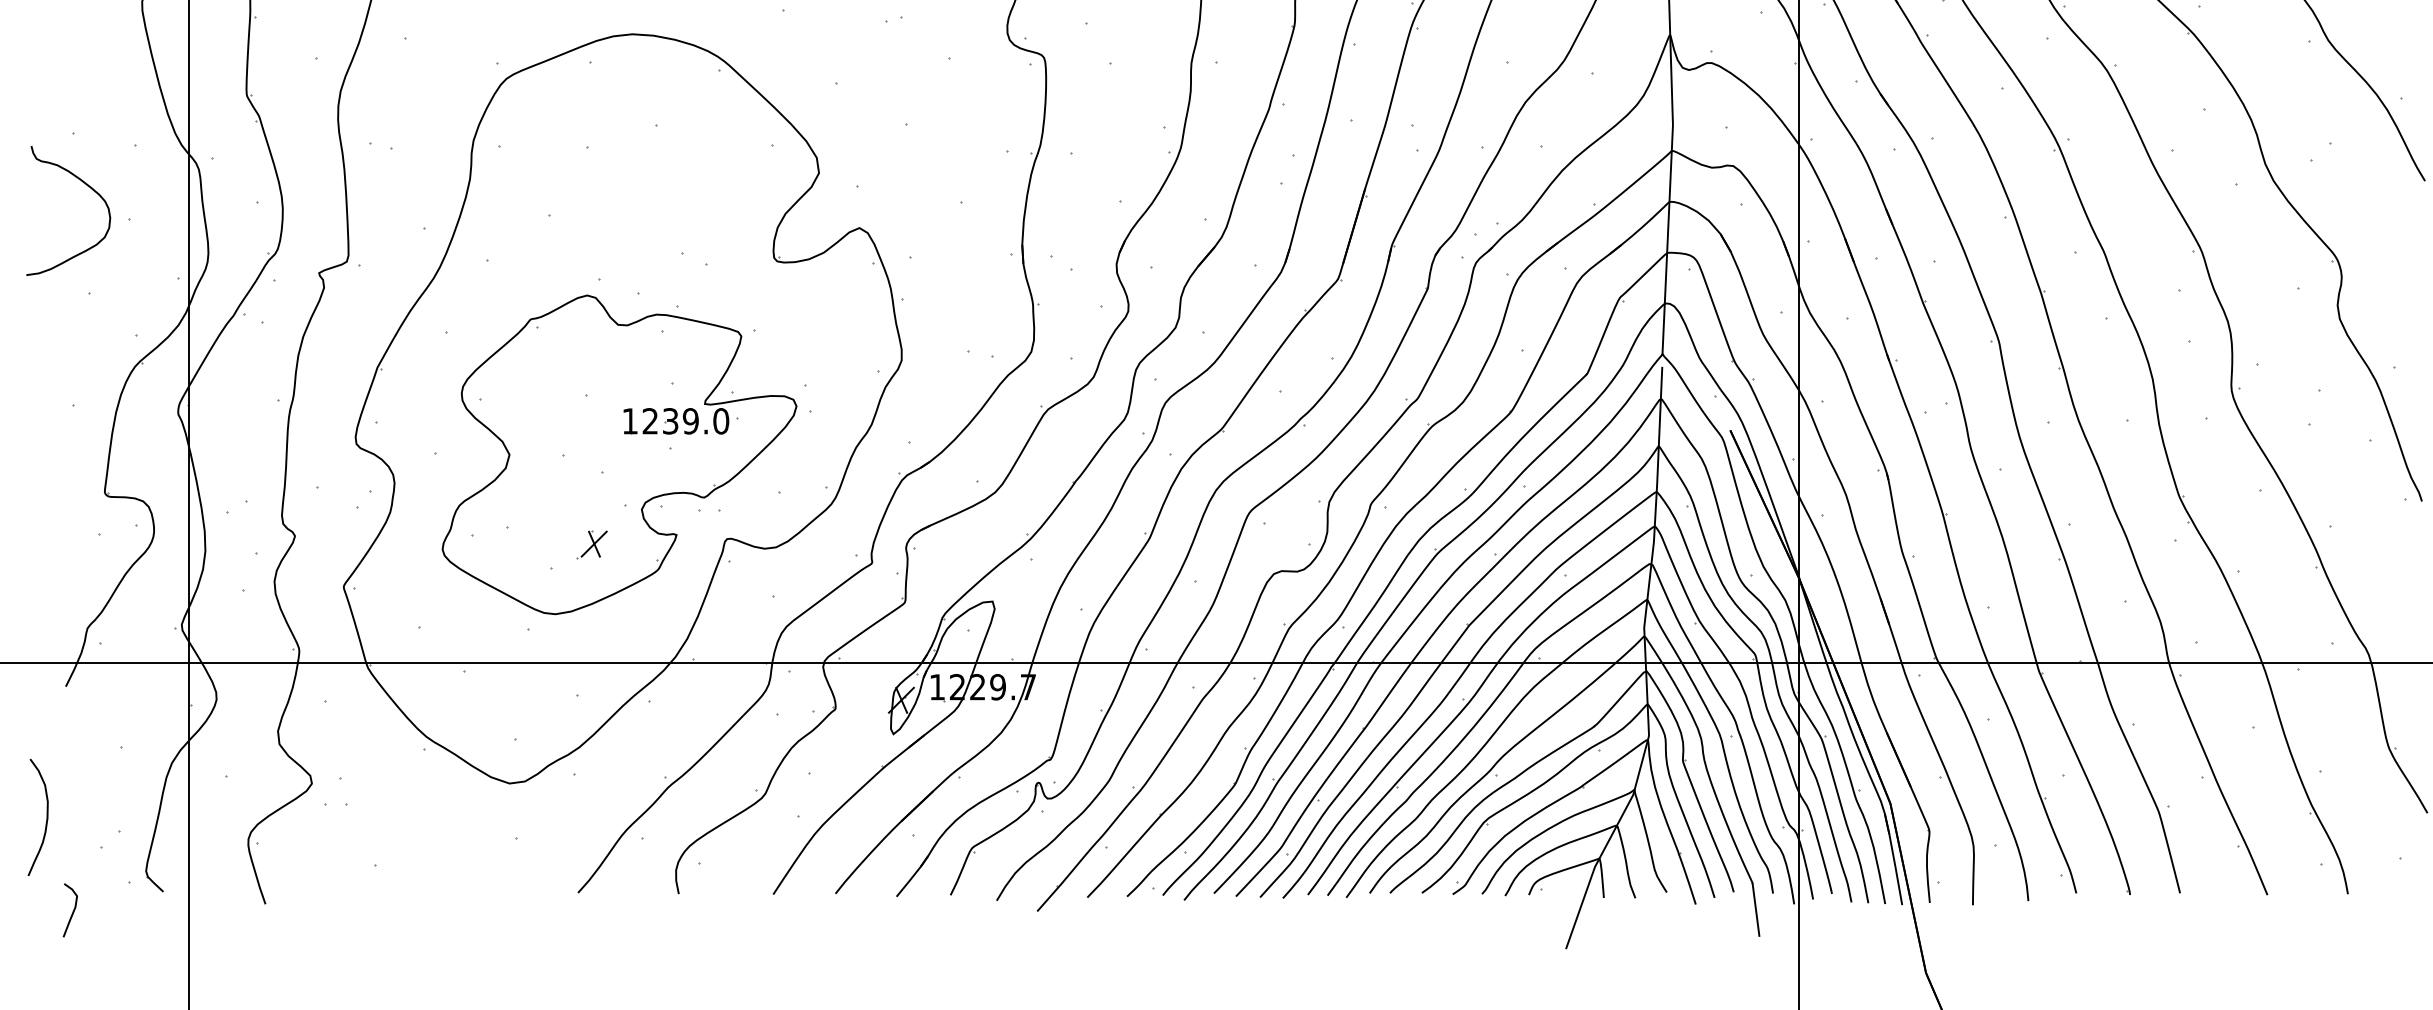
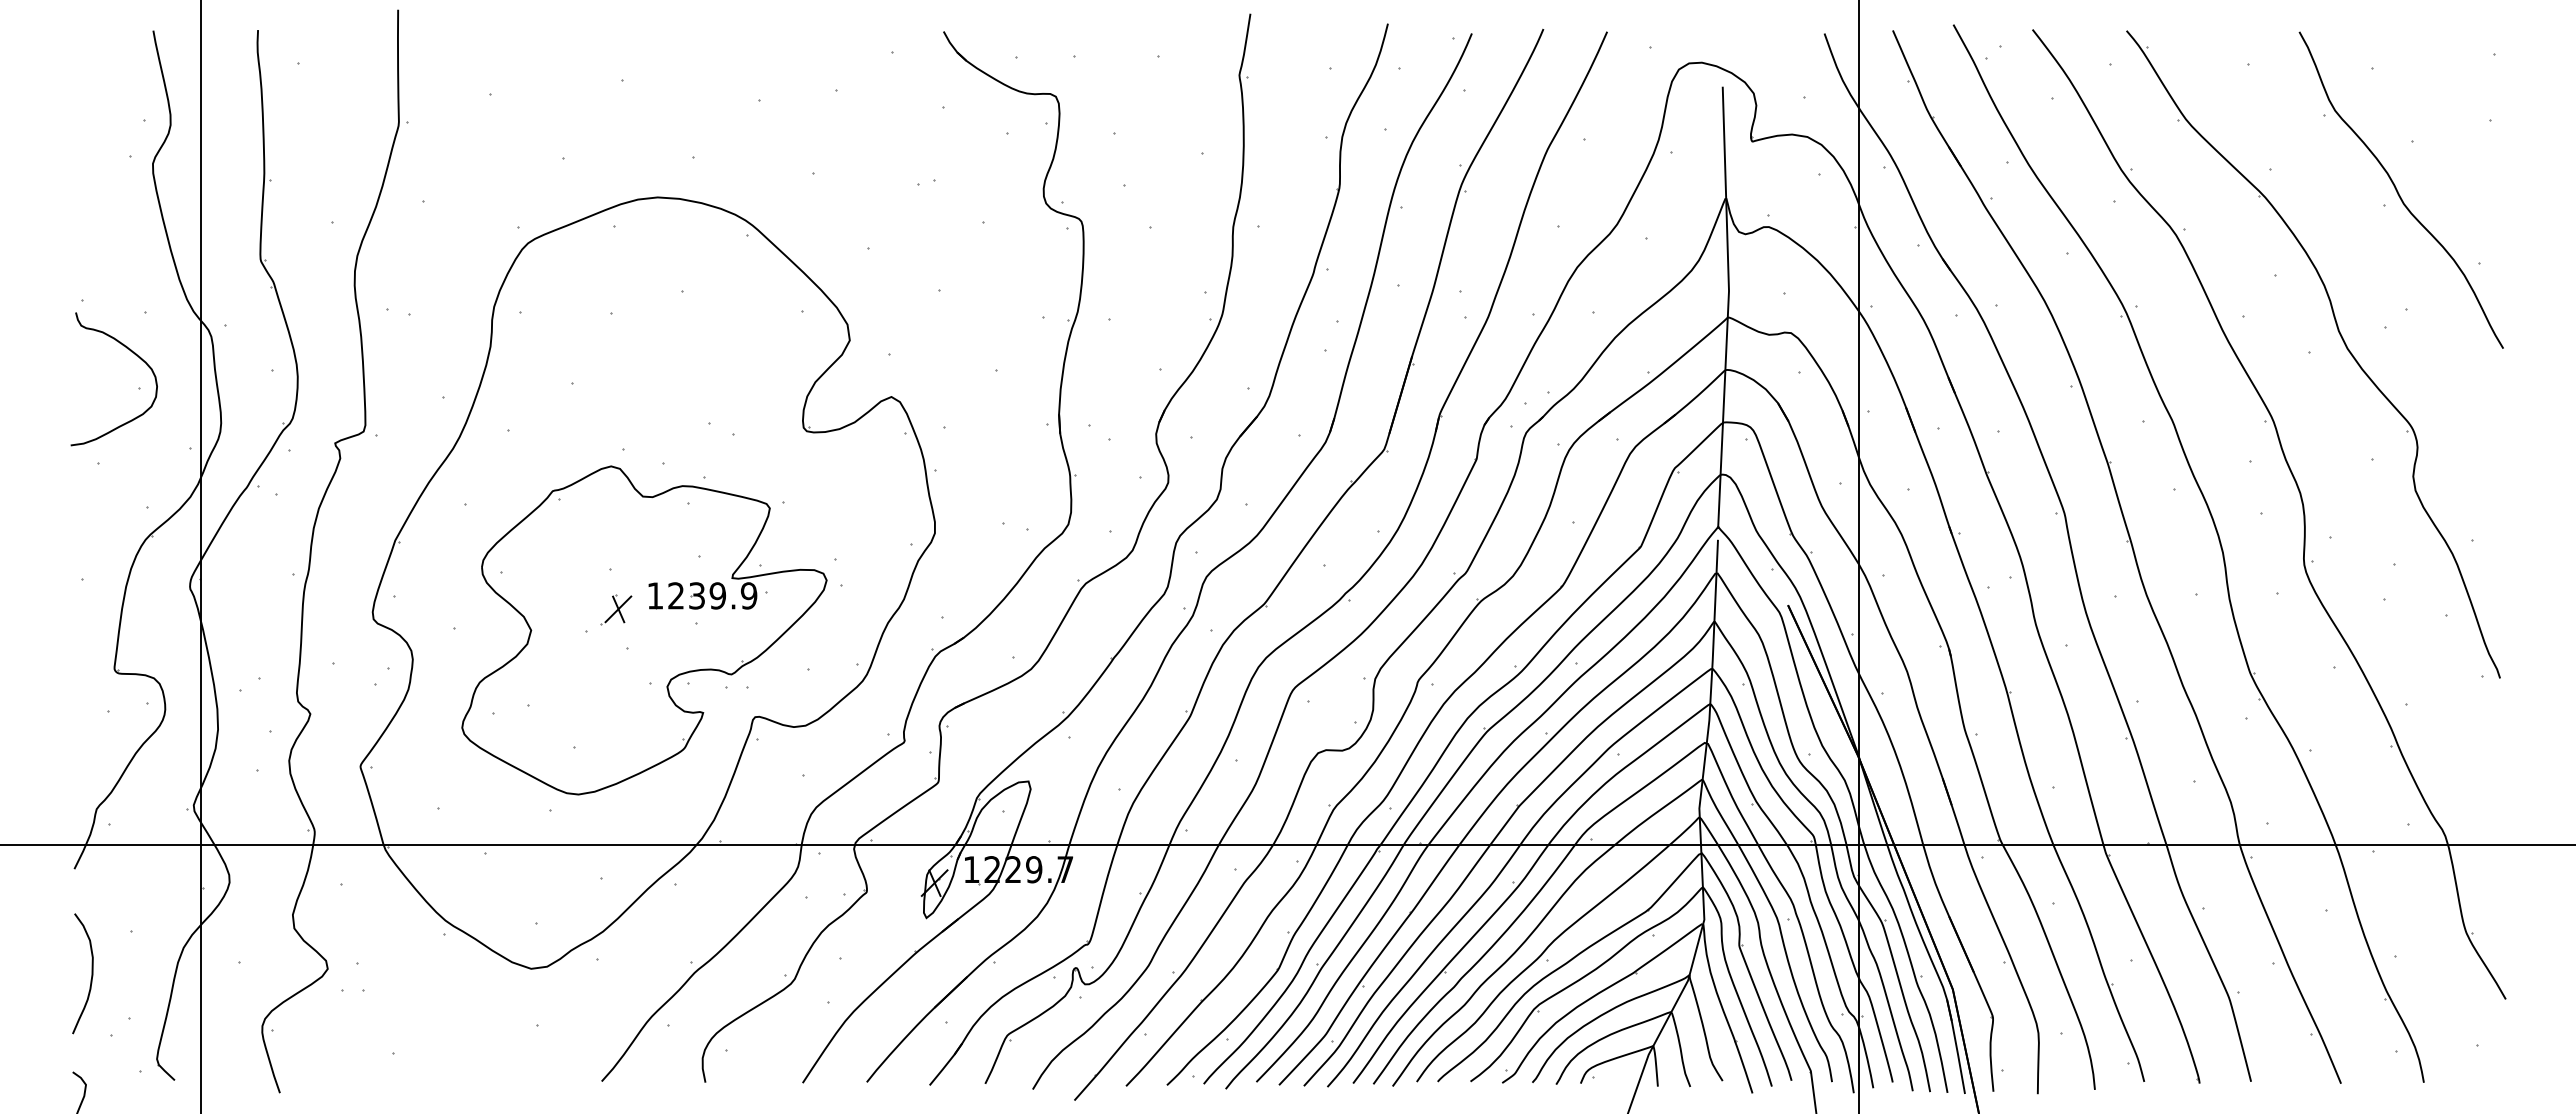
curve: (85, 184) -> (131, 352), moved
text: (720, 420) -> (748, 595), 1239.0 -> 1239.9
part: (592, 544) -> (616, 609), moved
curve: (46, 817) -> (91, 973), moved

